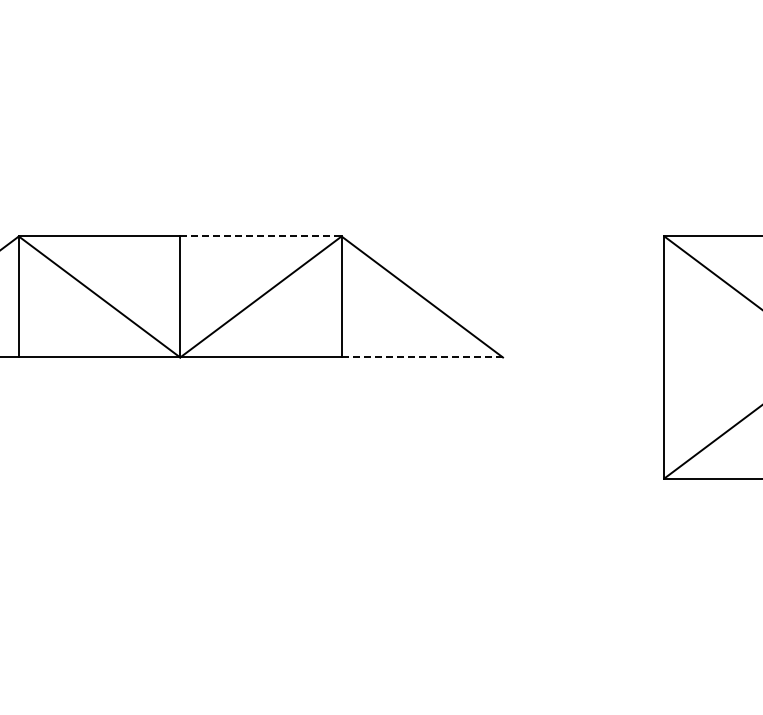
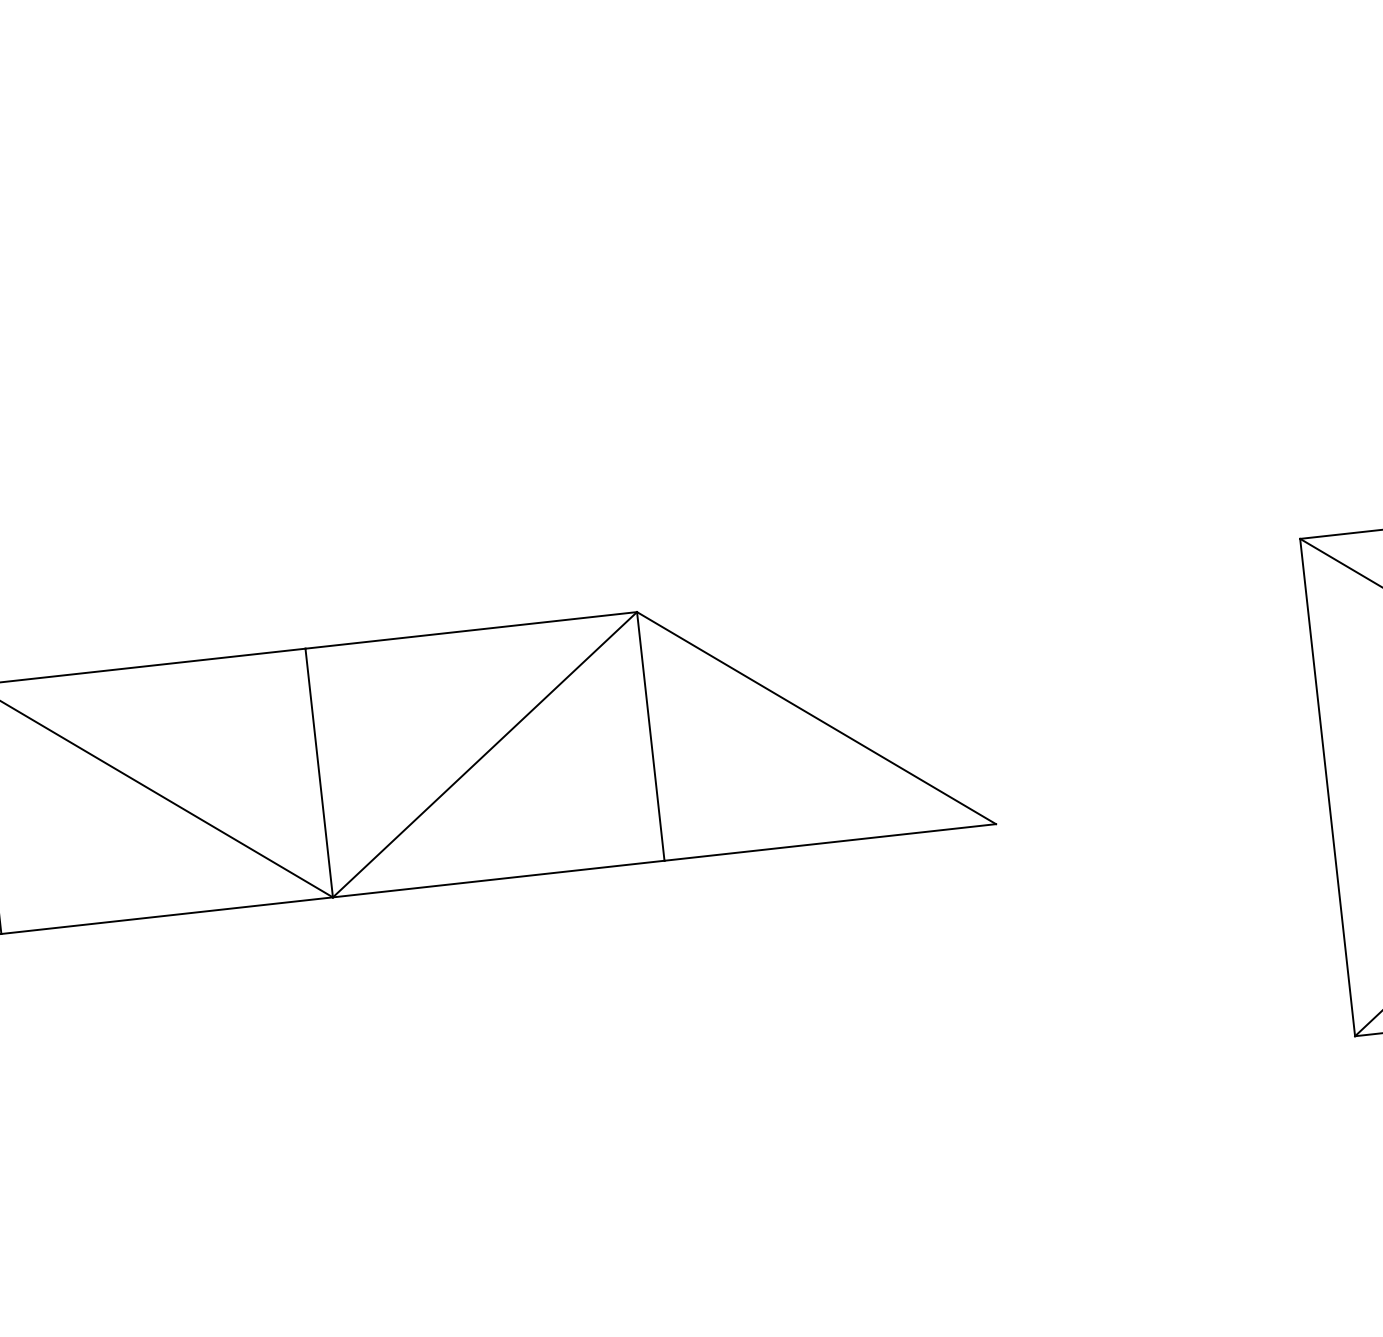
line: (260, 236) -> (470, 630), dashed -> solid
line: (422, 357) -> (830, 842), dashed -> solid

